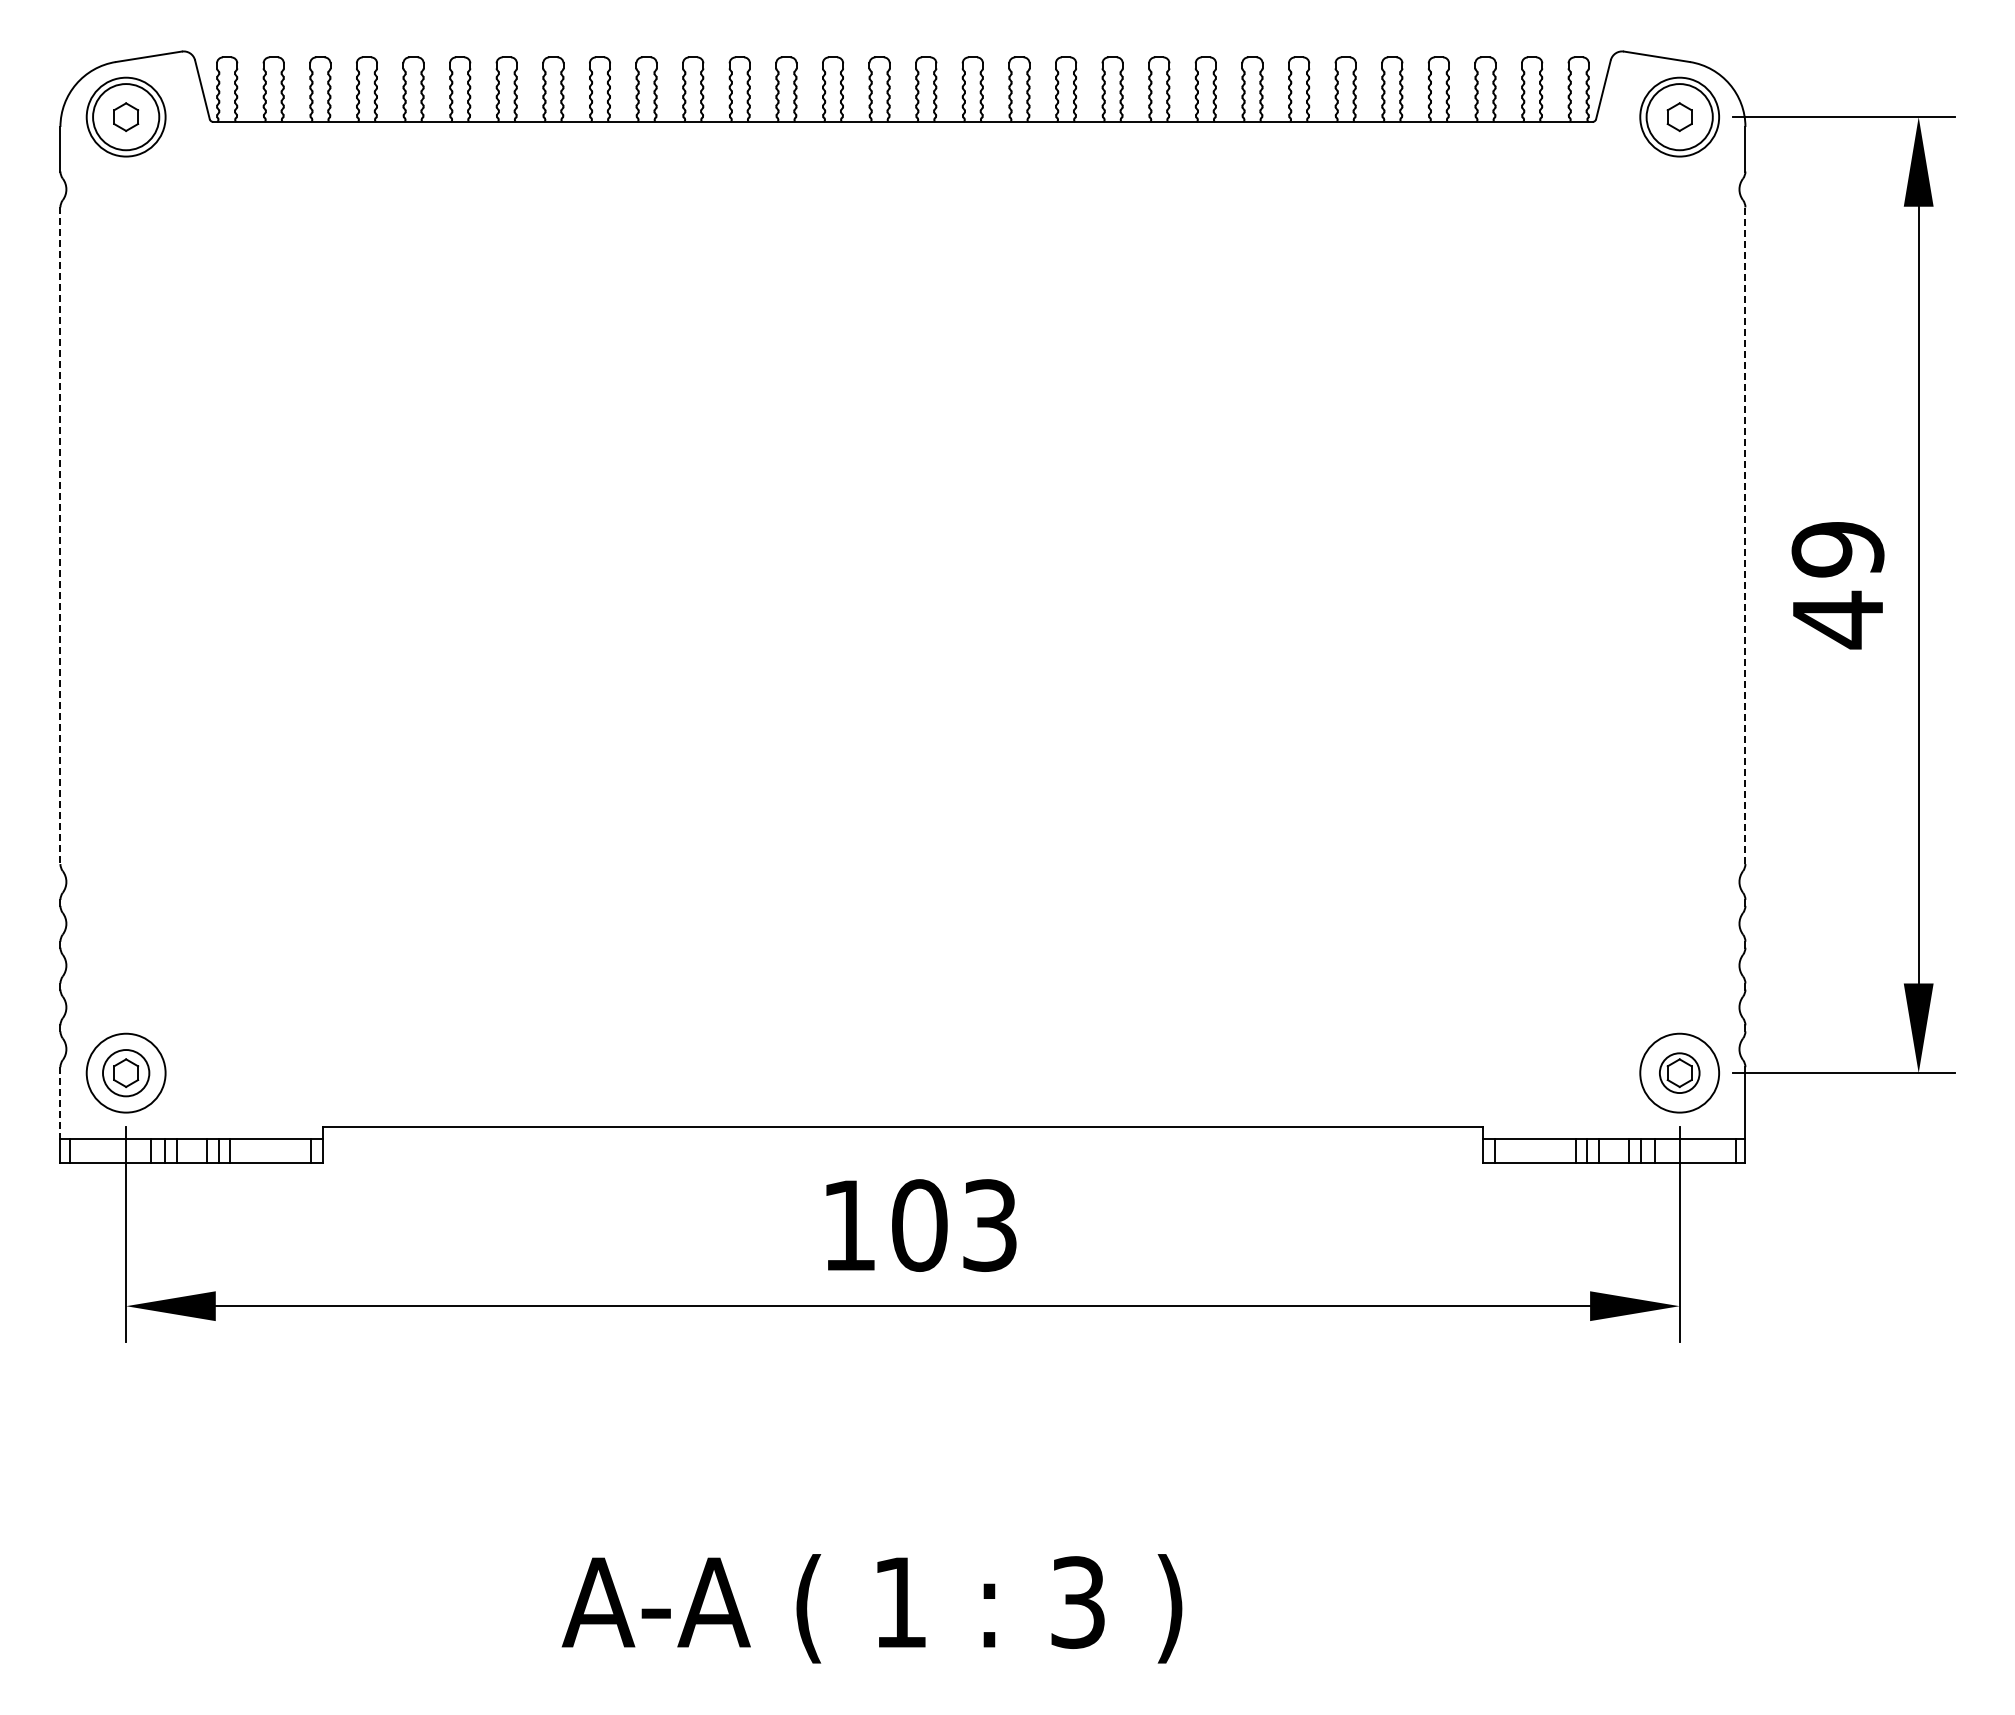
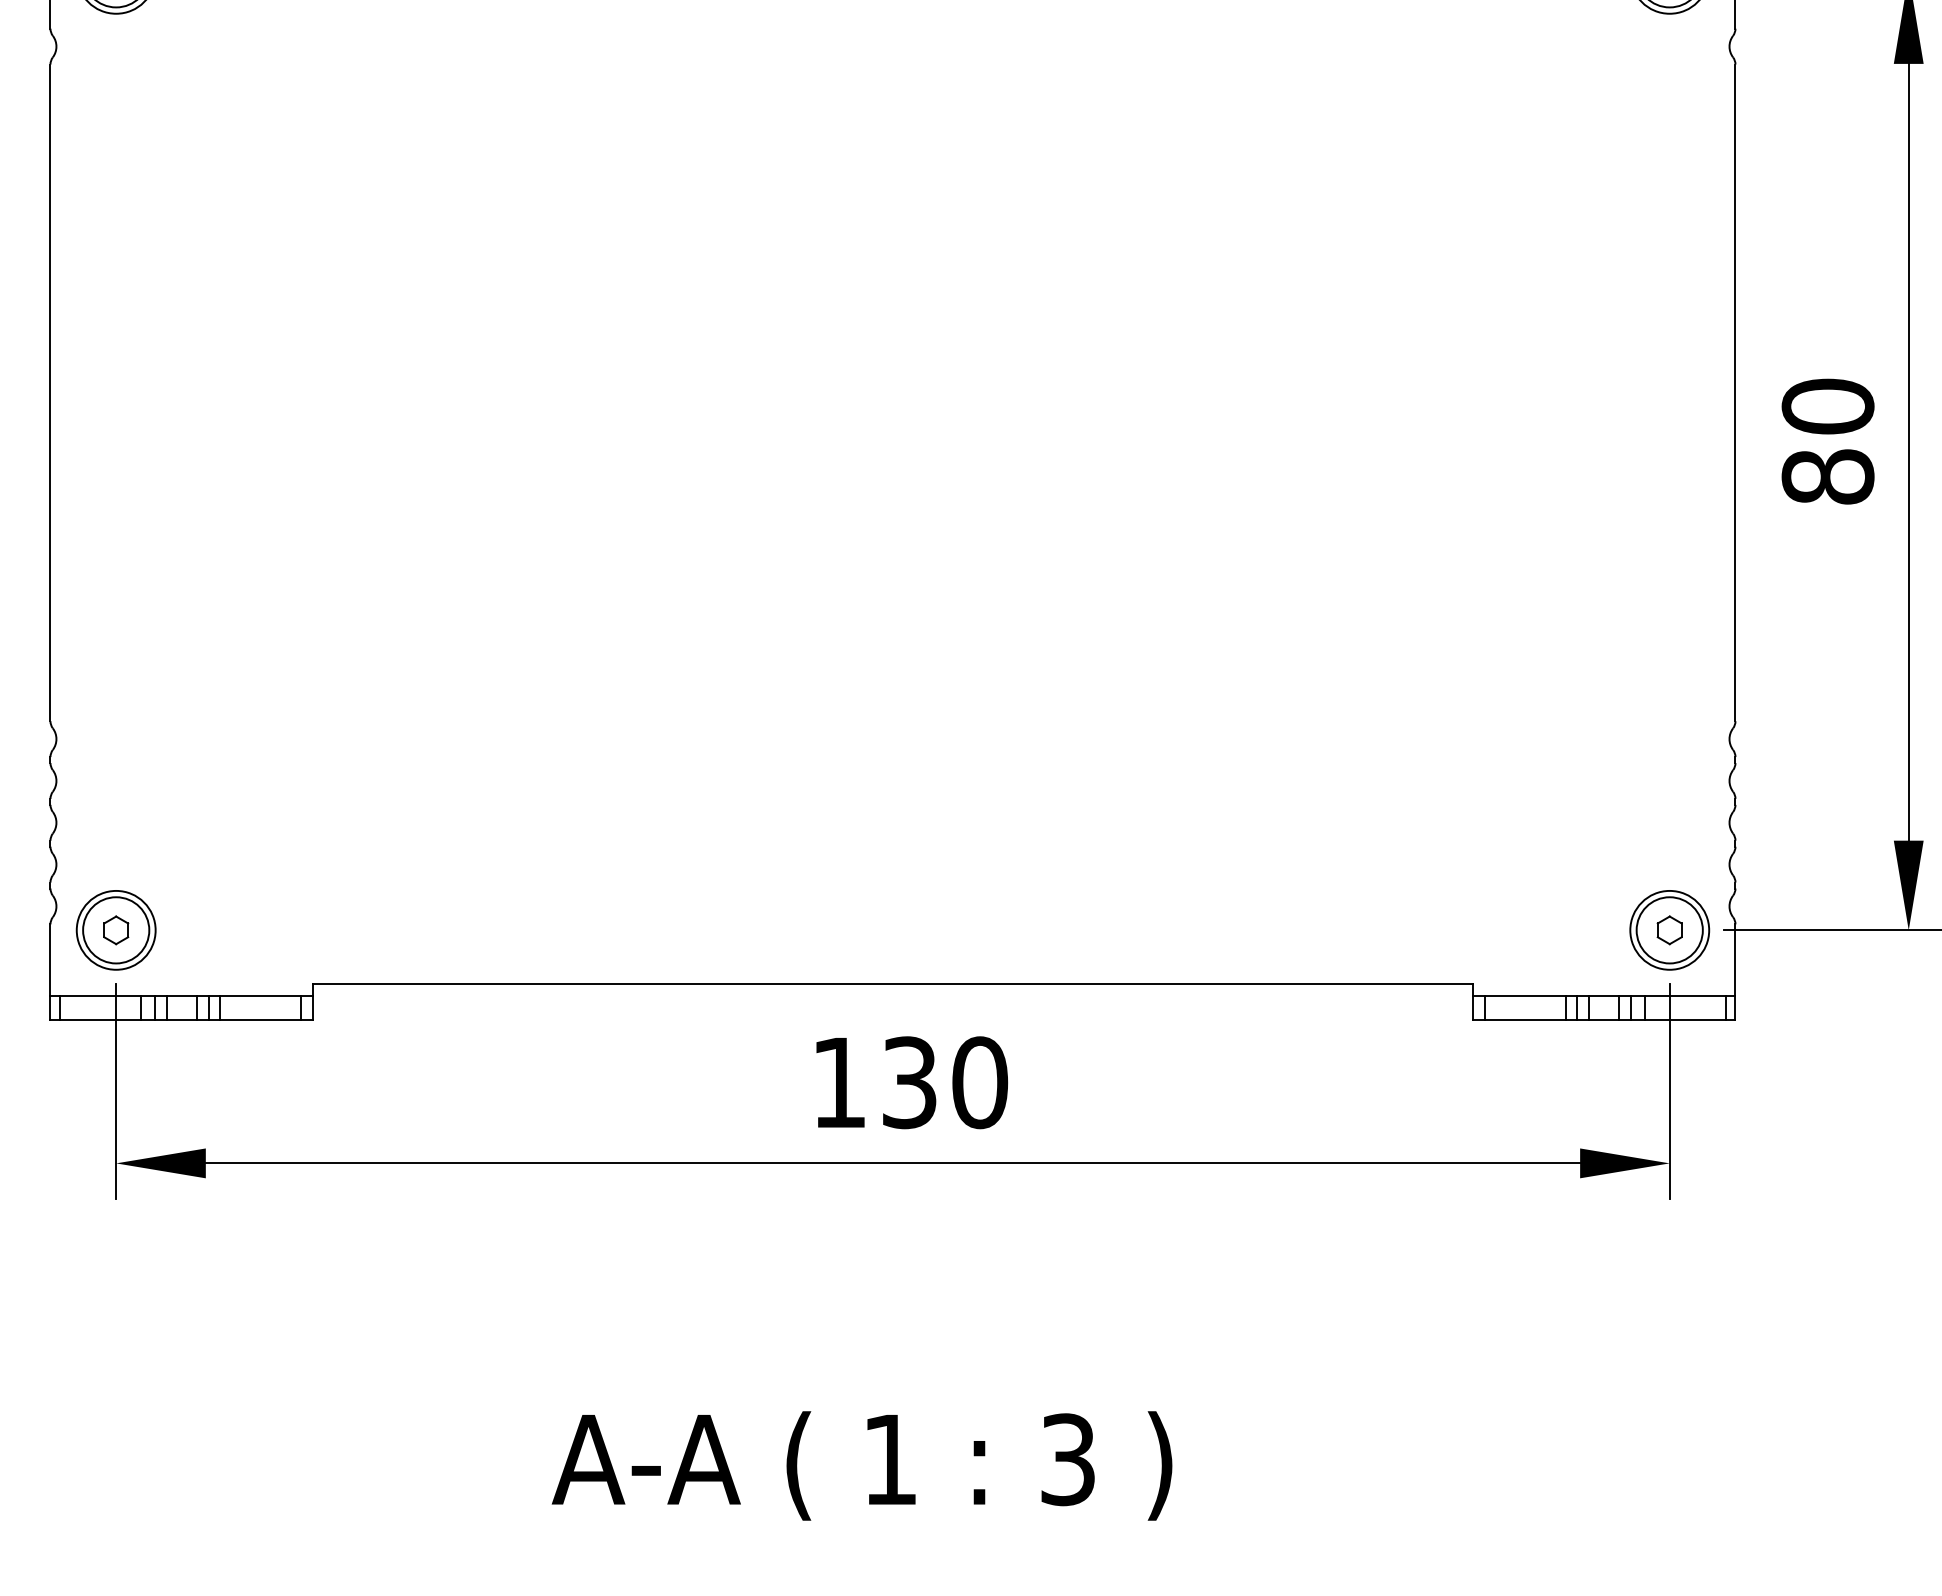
line: (1745, 535) -> (1735, 392), dashed -> solid
line: (60, 536) -> (50, 393), dashed -> solid
text: (1837, 585) -> (1827, 442), 49 -> 80
circle: (126, 1073) -> (116, 930), size x1.43
circle: (1679, 1073) -> (1669, 930), size x1.67
line: (60, 1103) -> (50, 960), dashed -> solid
text: (954, 1225) -> (944, 1082), 103 -> 130

